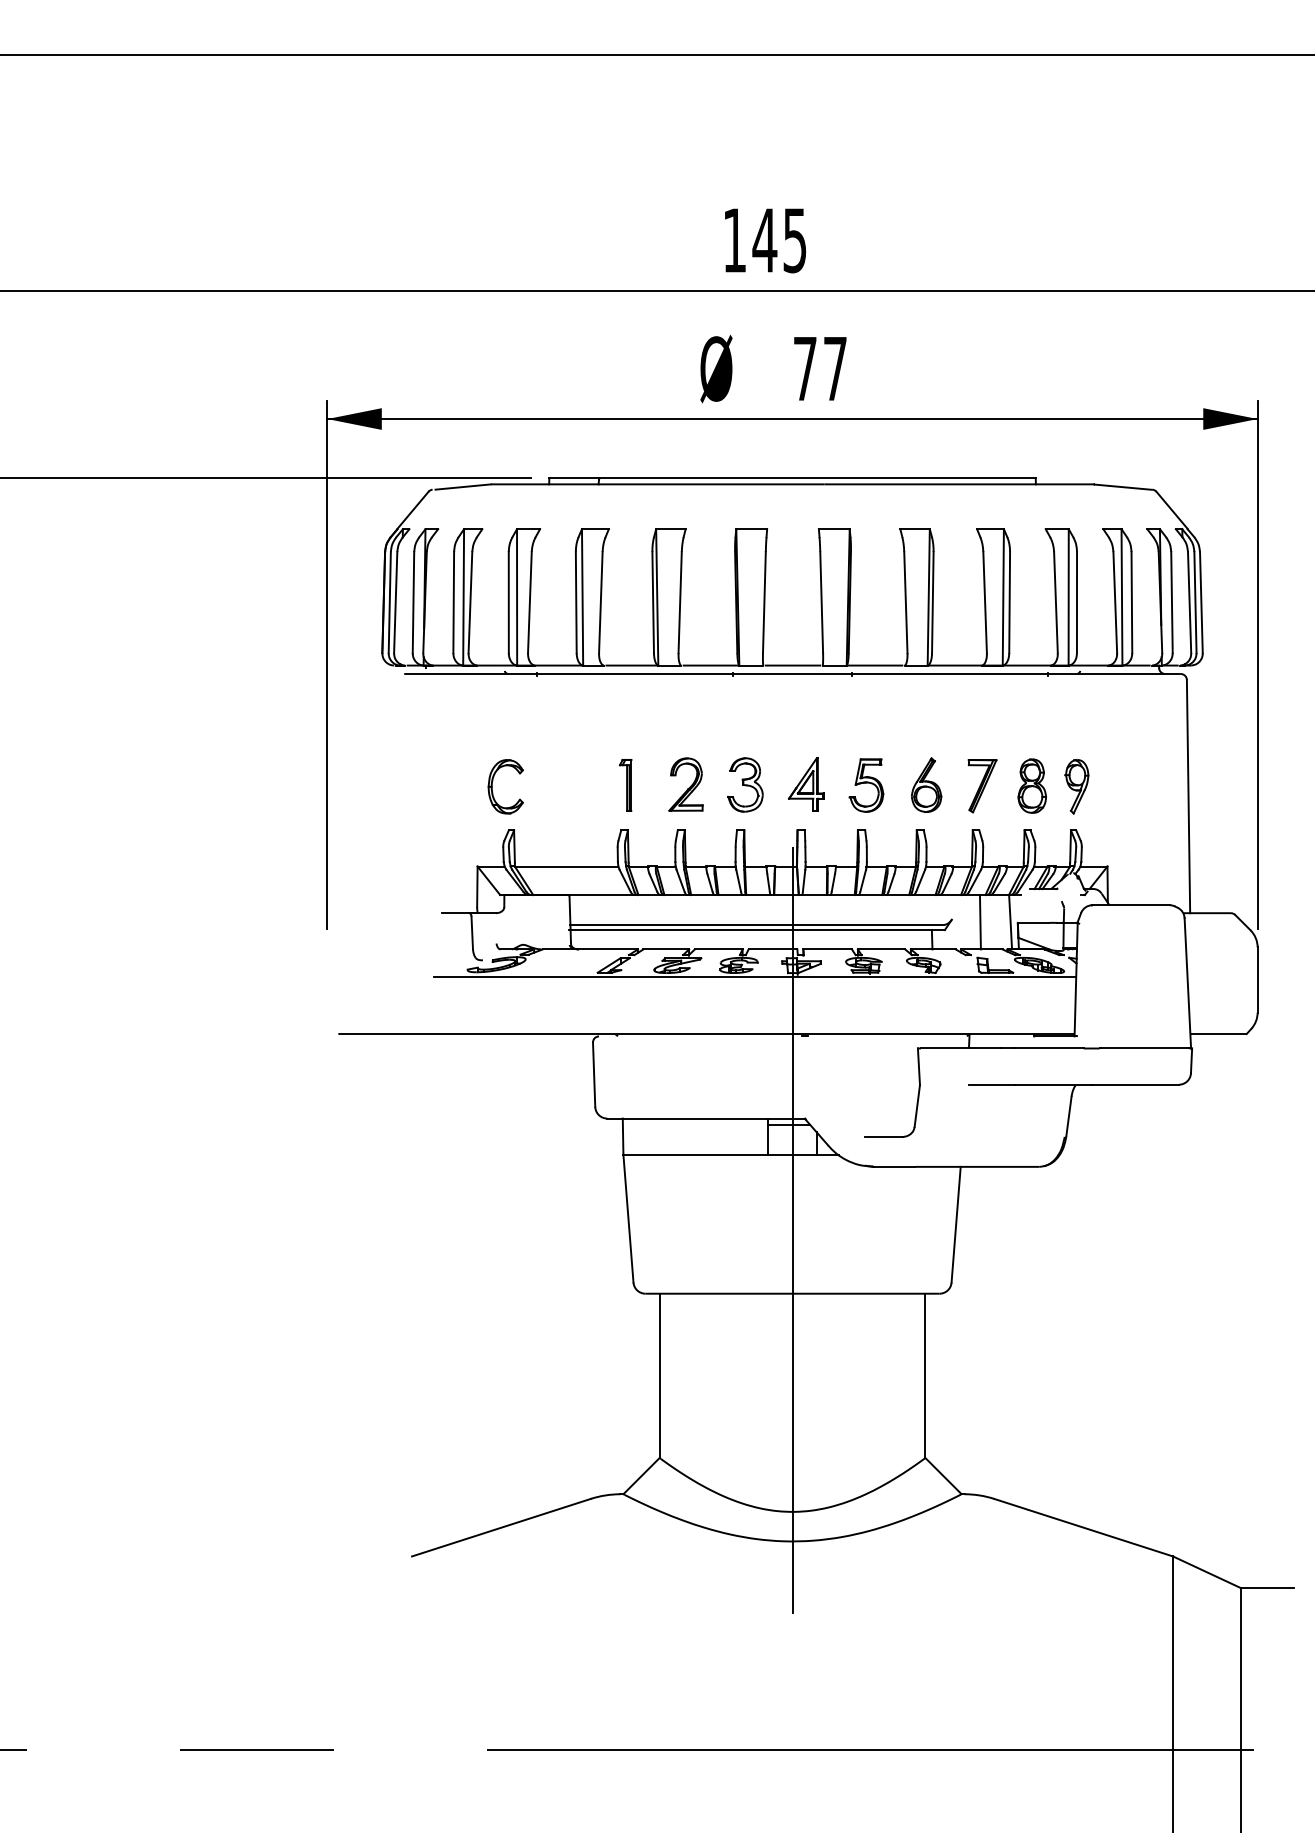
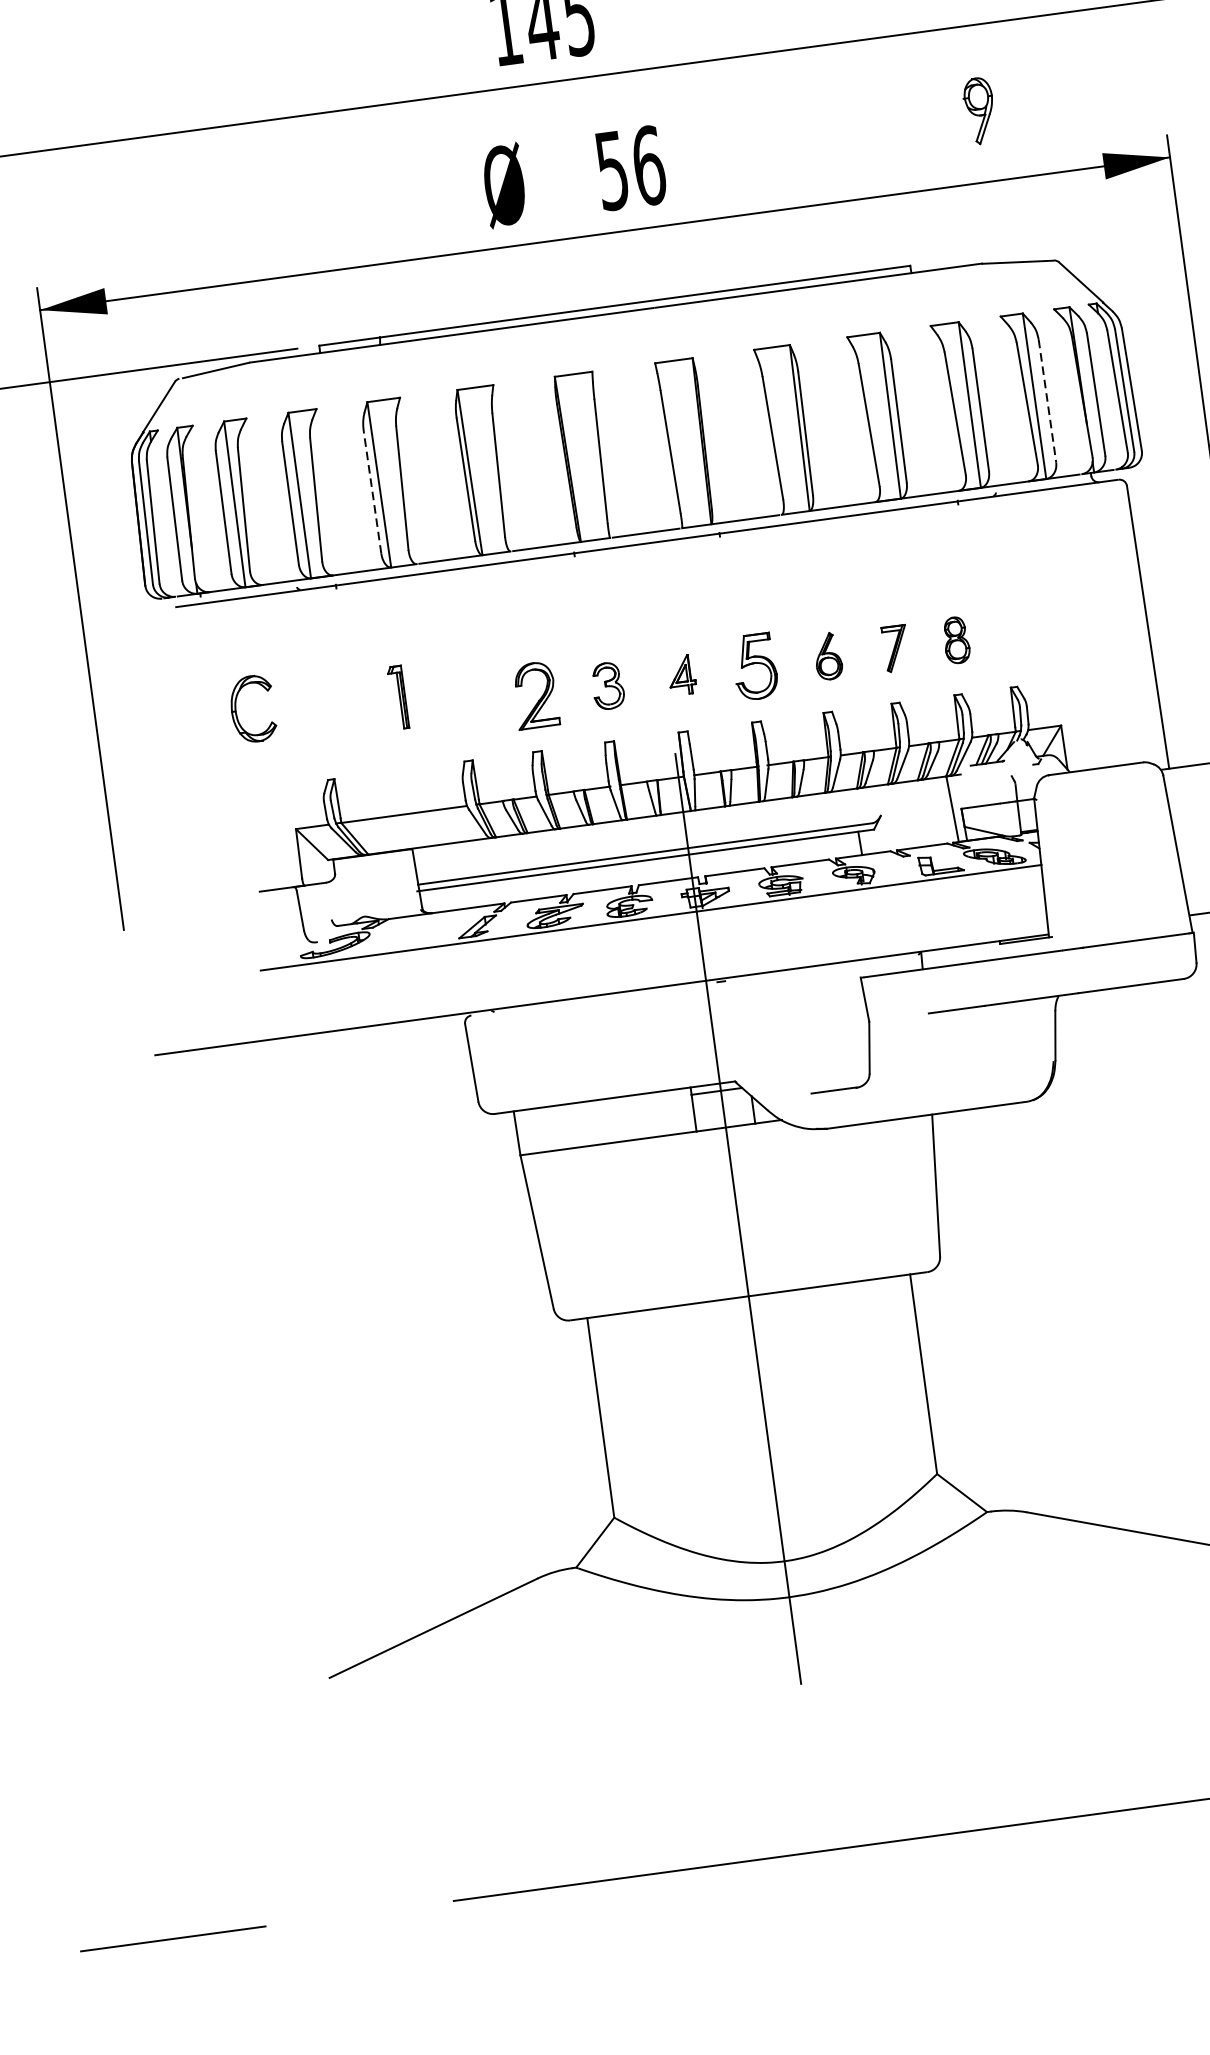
text: (820, 368) -> (630, 167), 77 -> 56
line: (576, 602) -> (372, 492), solid -> dashed
line: (1131, 602) -> (1046, 400), solid -> dashed
part: (493, 781) -> (236, 704), moved
part: (625, 784) -> (397, 696), moved
part: (745, 784) -> (607, 685), size x0.7
part: (806, 784) -> (682, 675), size x0.6
part: (926, 784) -> (827, 655), size x0.7
part: (1031, 785) -> (955, 639), size x0.7
part: (982, 786) -> (896, 648), size x0.7
part: (1076, 786) -> (979, 110), moved
line: (979, 922) -> (914, 814), removed

